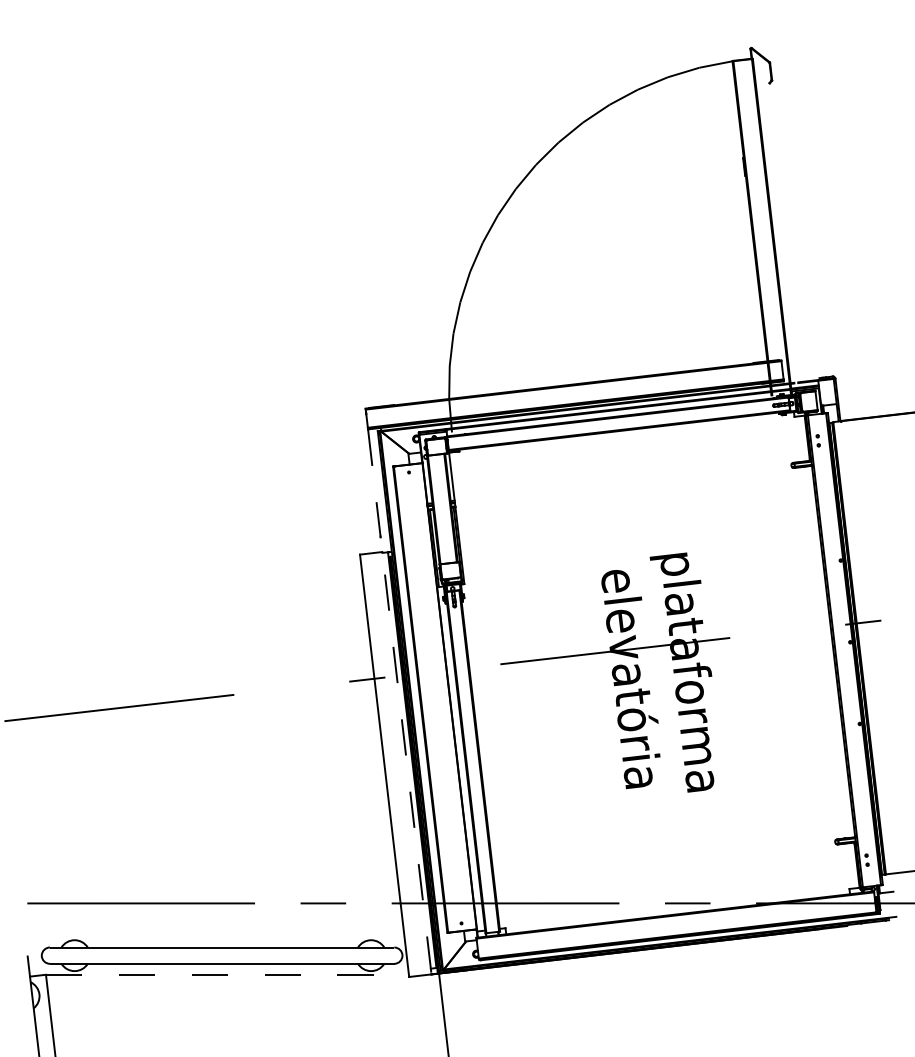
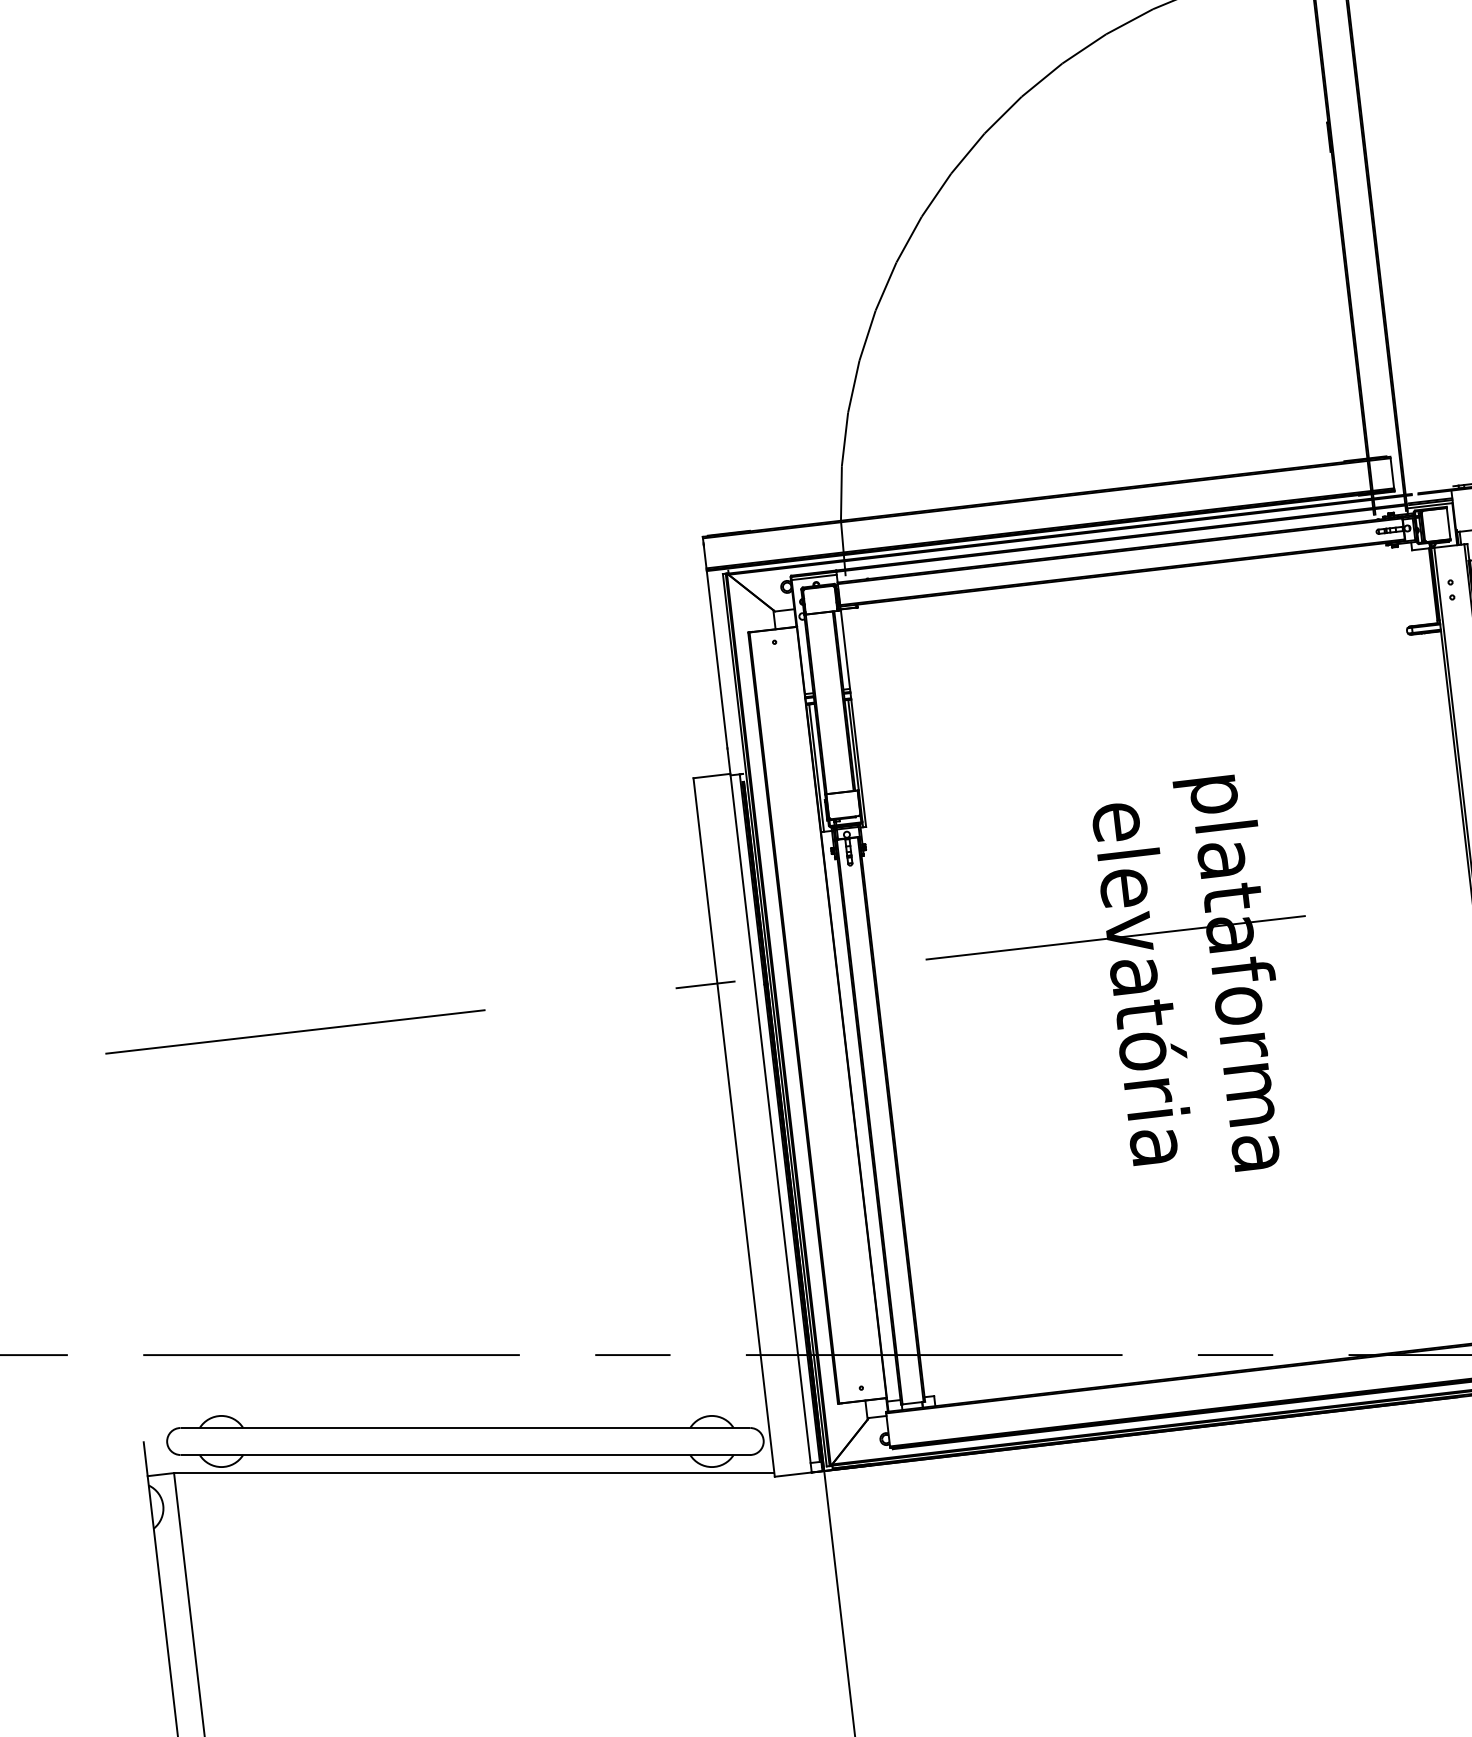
line: (399, 702) -> (758, 1022), dashed -> solid
line: (227, 974) -> (474, 1472), dashed -> solid

